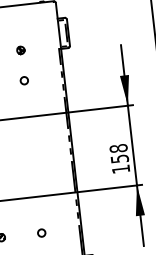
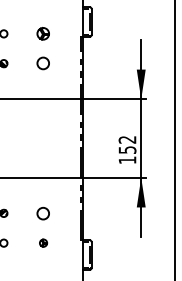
part: (20, 50) -> (43, 33), size x1.6
circle: (24, 80) -> (43, 63), size x1.6
text: (118, 148) -> (127, 139), 158 -> 152
circle: (41, 232) -> (43, 212), size x1.6

